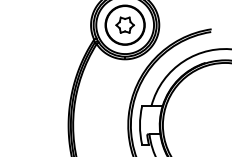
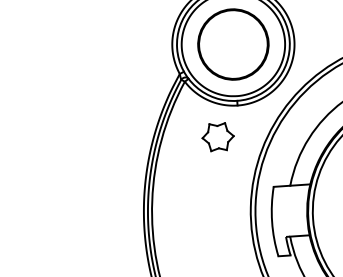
part: (124, 24) -> (216, 135), moved

